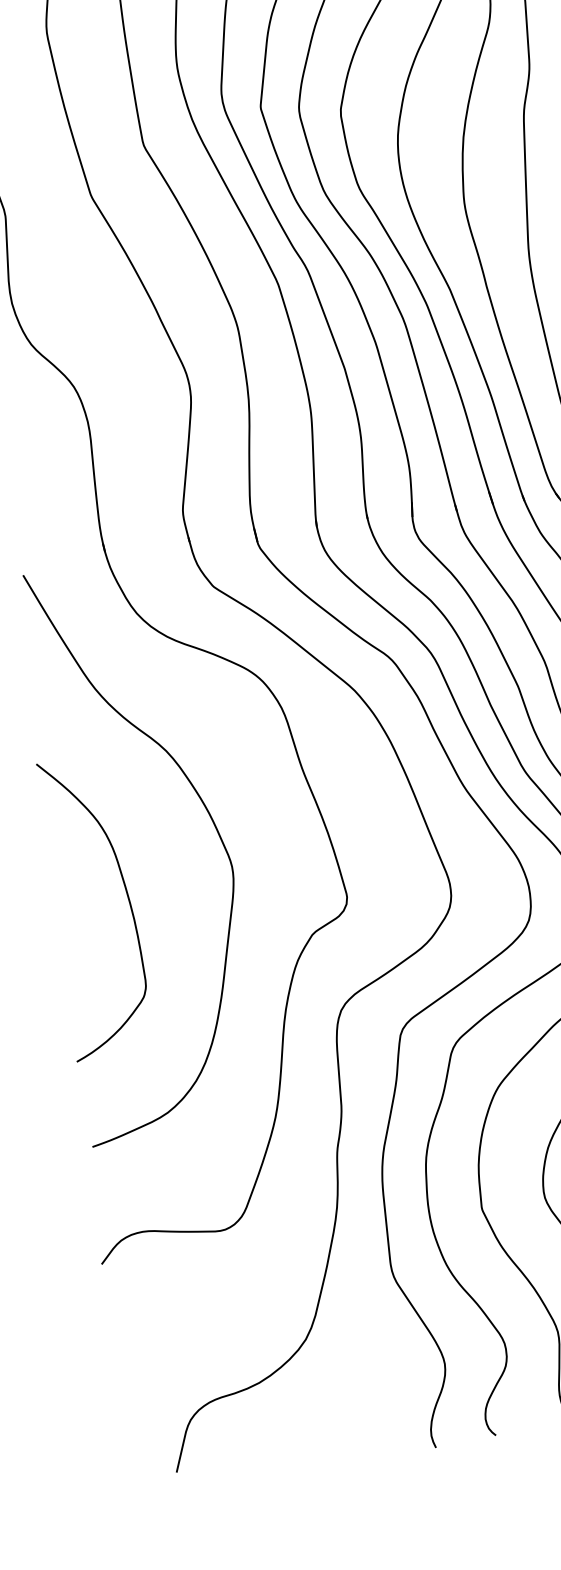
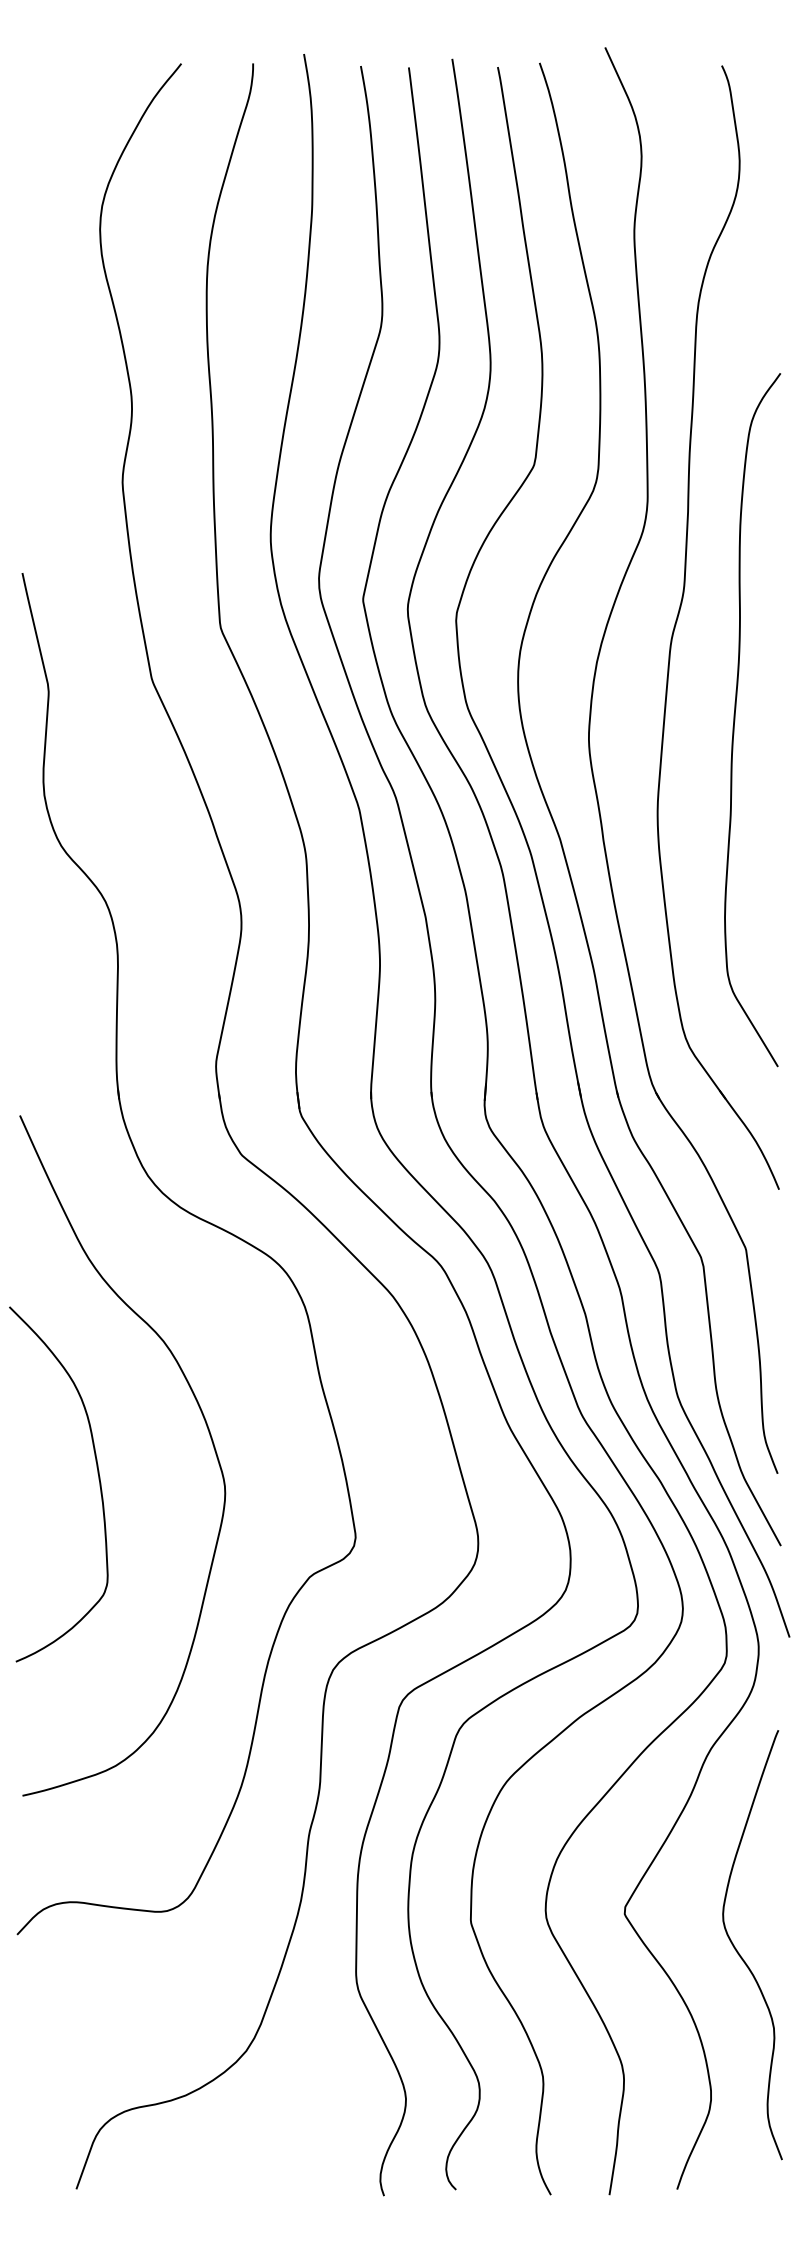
curve: (128, 900) -> (98, 1479), moved

